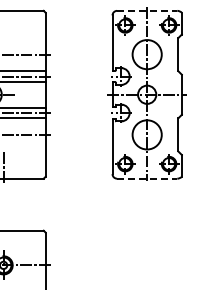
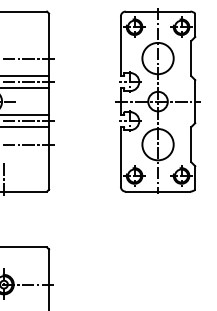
line: (147, 10) -> (158, 11), dashed -> solid
line: (147, 178) -> (158, 191), dashed -> solid

